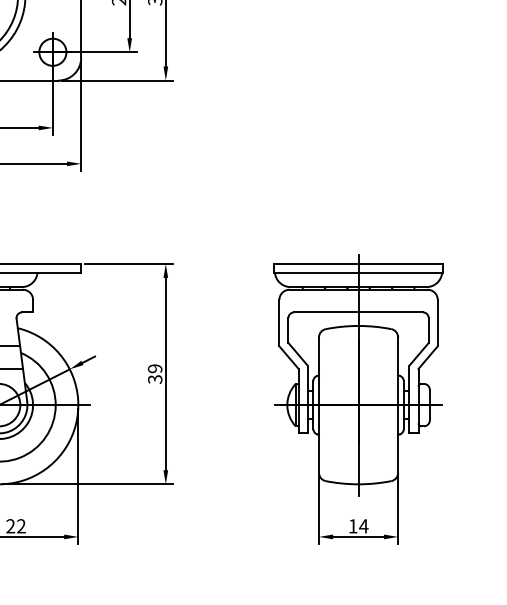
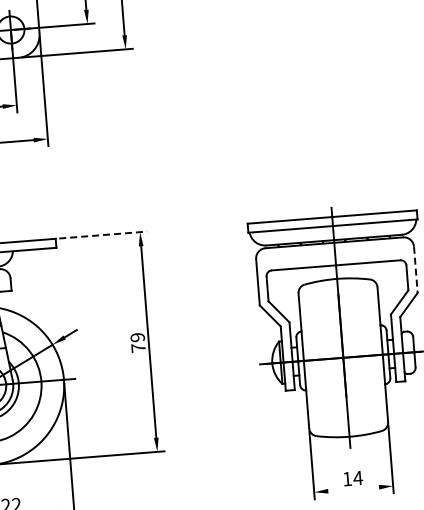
line: (129, 263) -> (103, 234), solid -> dashed
line: (437, 323) -> (415, 270), solid -> dashed
text: (155, 379) -> (138, 348), 39 -> 79
line: (358, 536) -> (353, 488), removed

